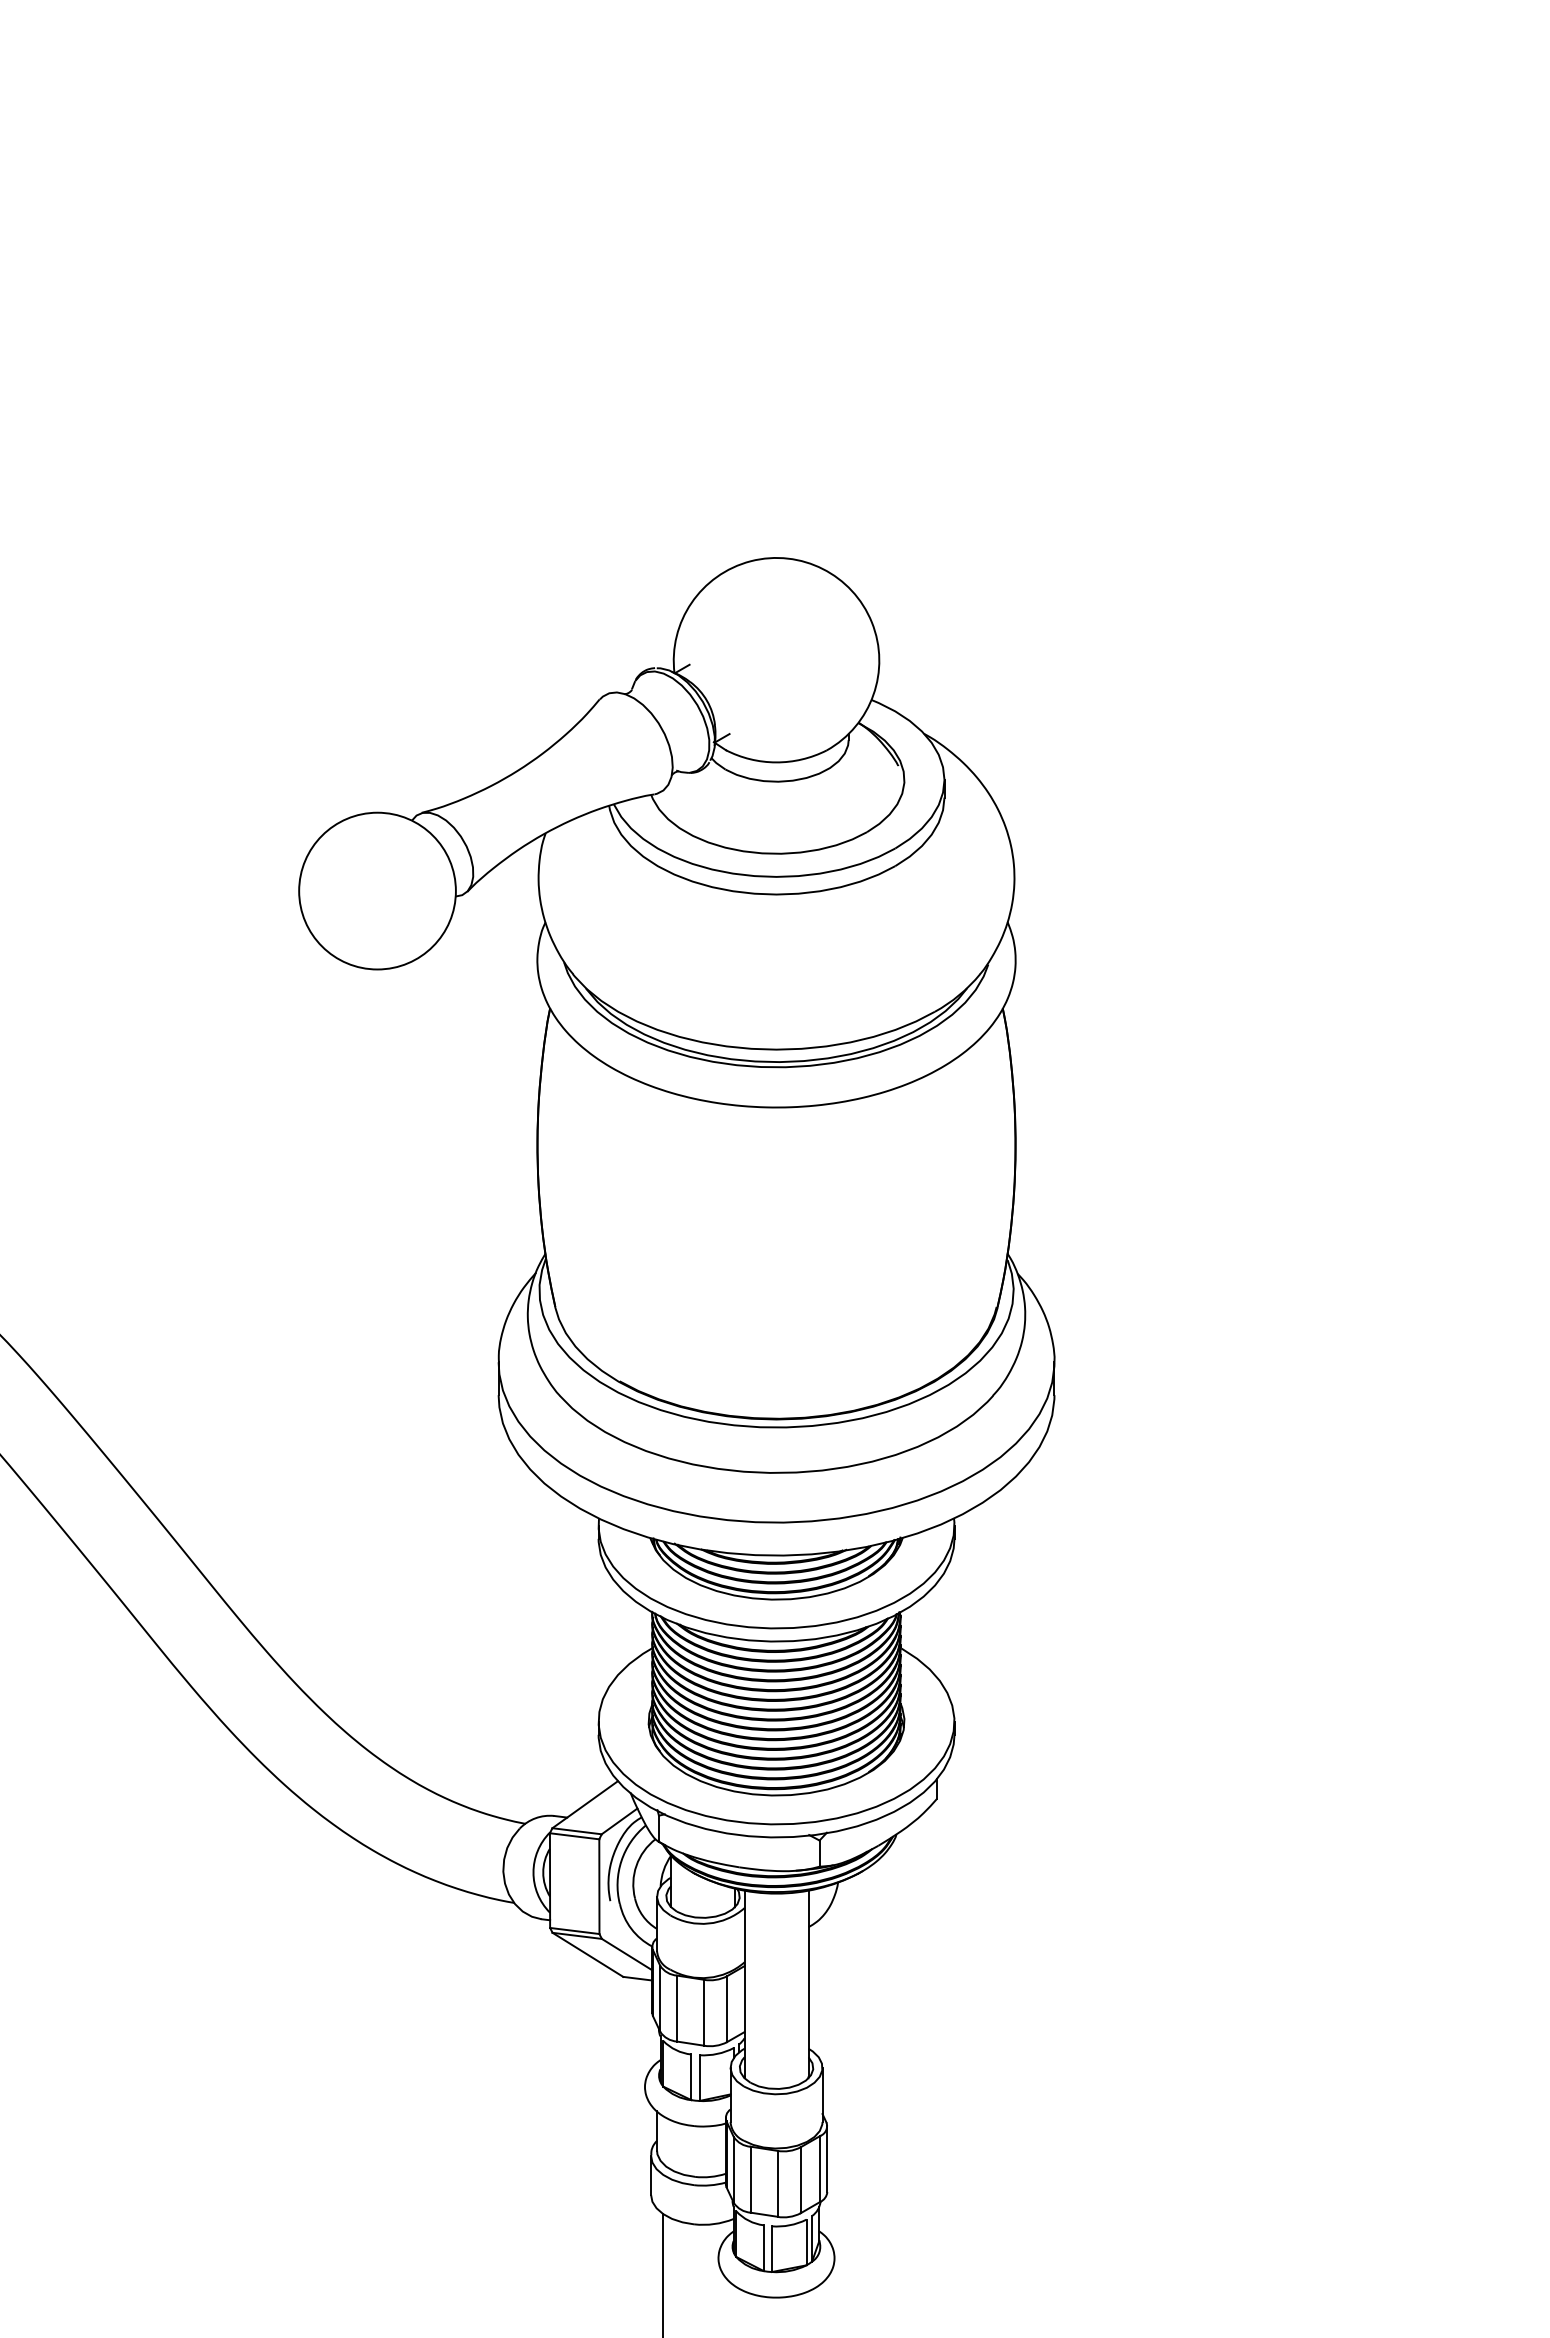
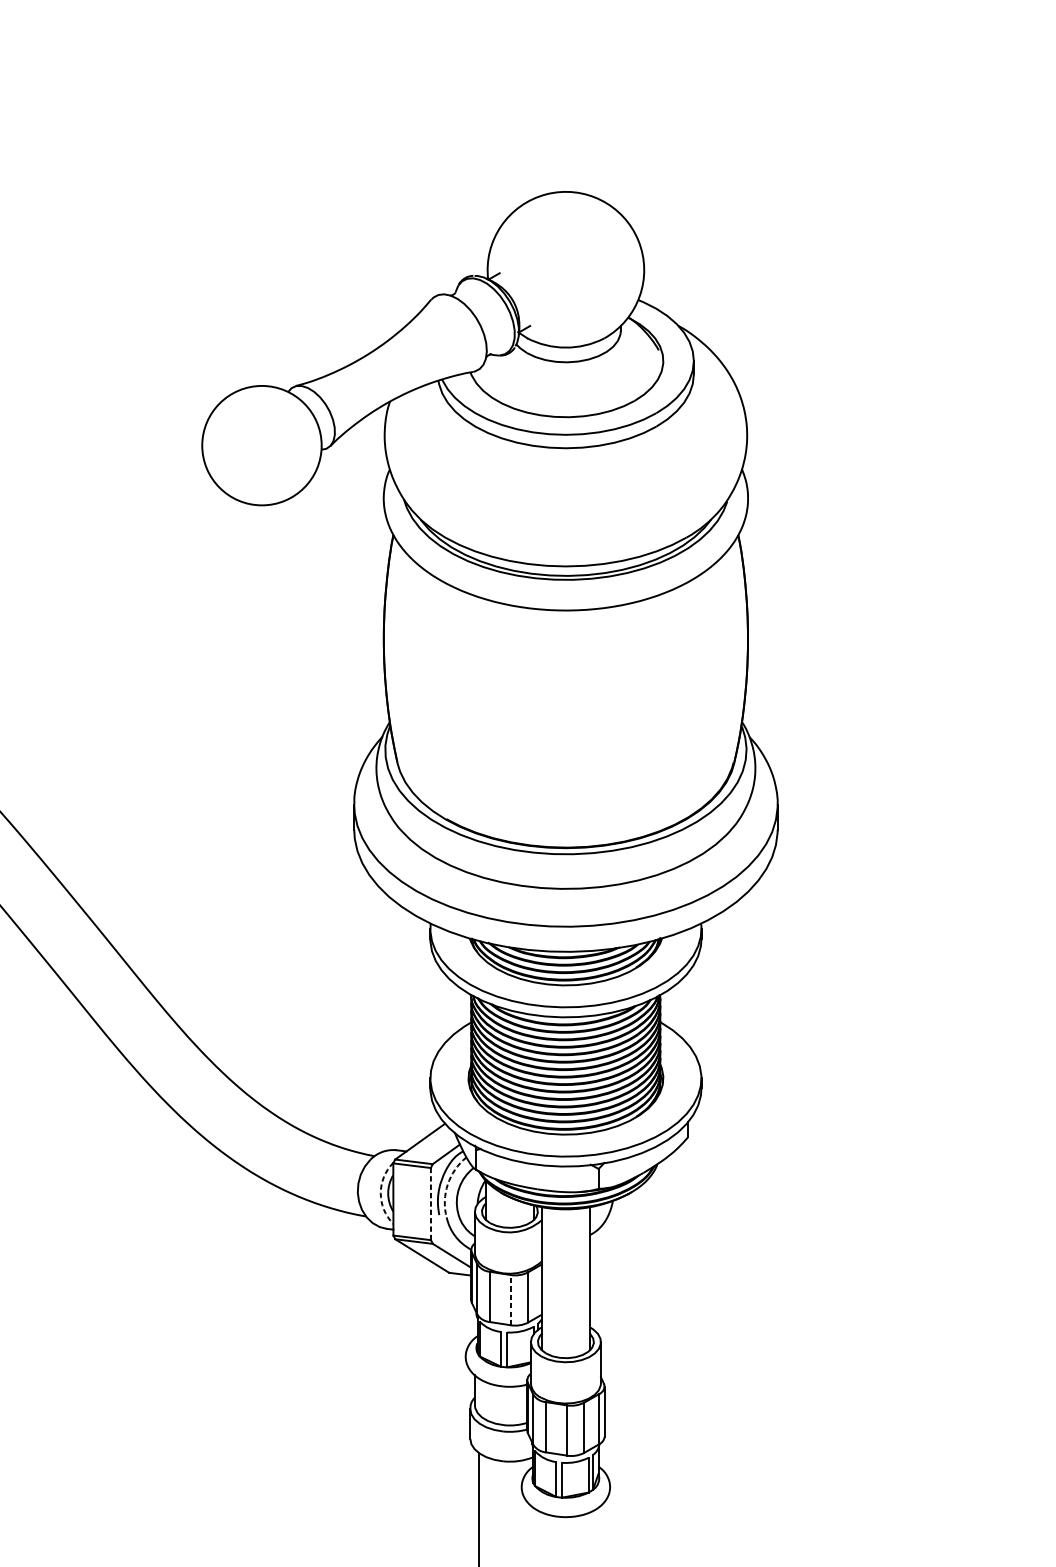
arc: (621, 1860) -> (447, 1184), solid -> dashed
arc: (533, 1872) -> (380, 1193), solid -> dashed
line: (599, 1886) -> (431, 1203), solid -> dashed
line: (704, 2012) -> (511, 1299), solid -> dashed

